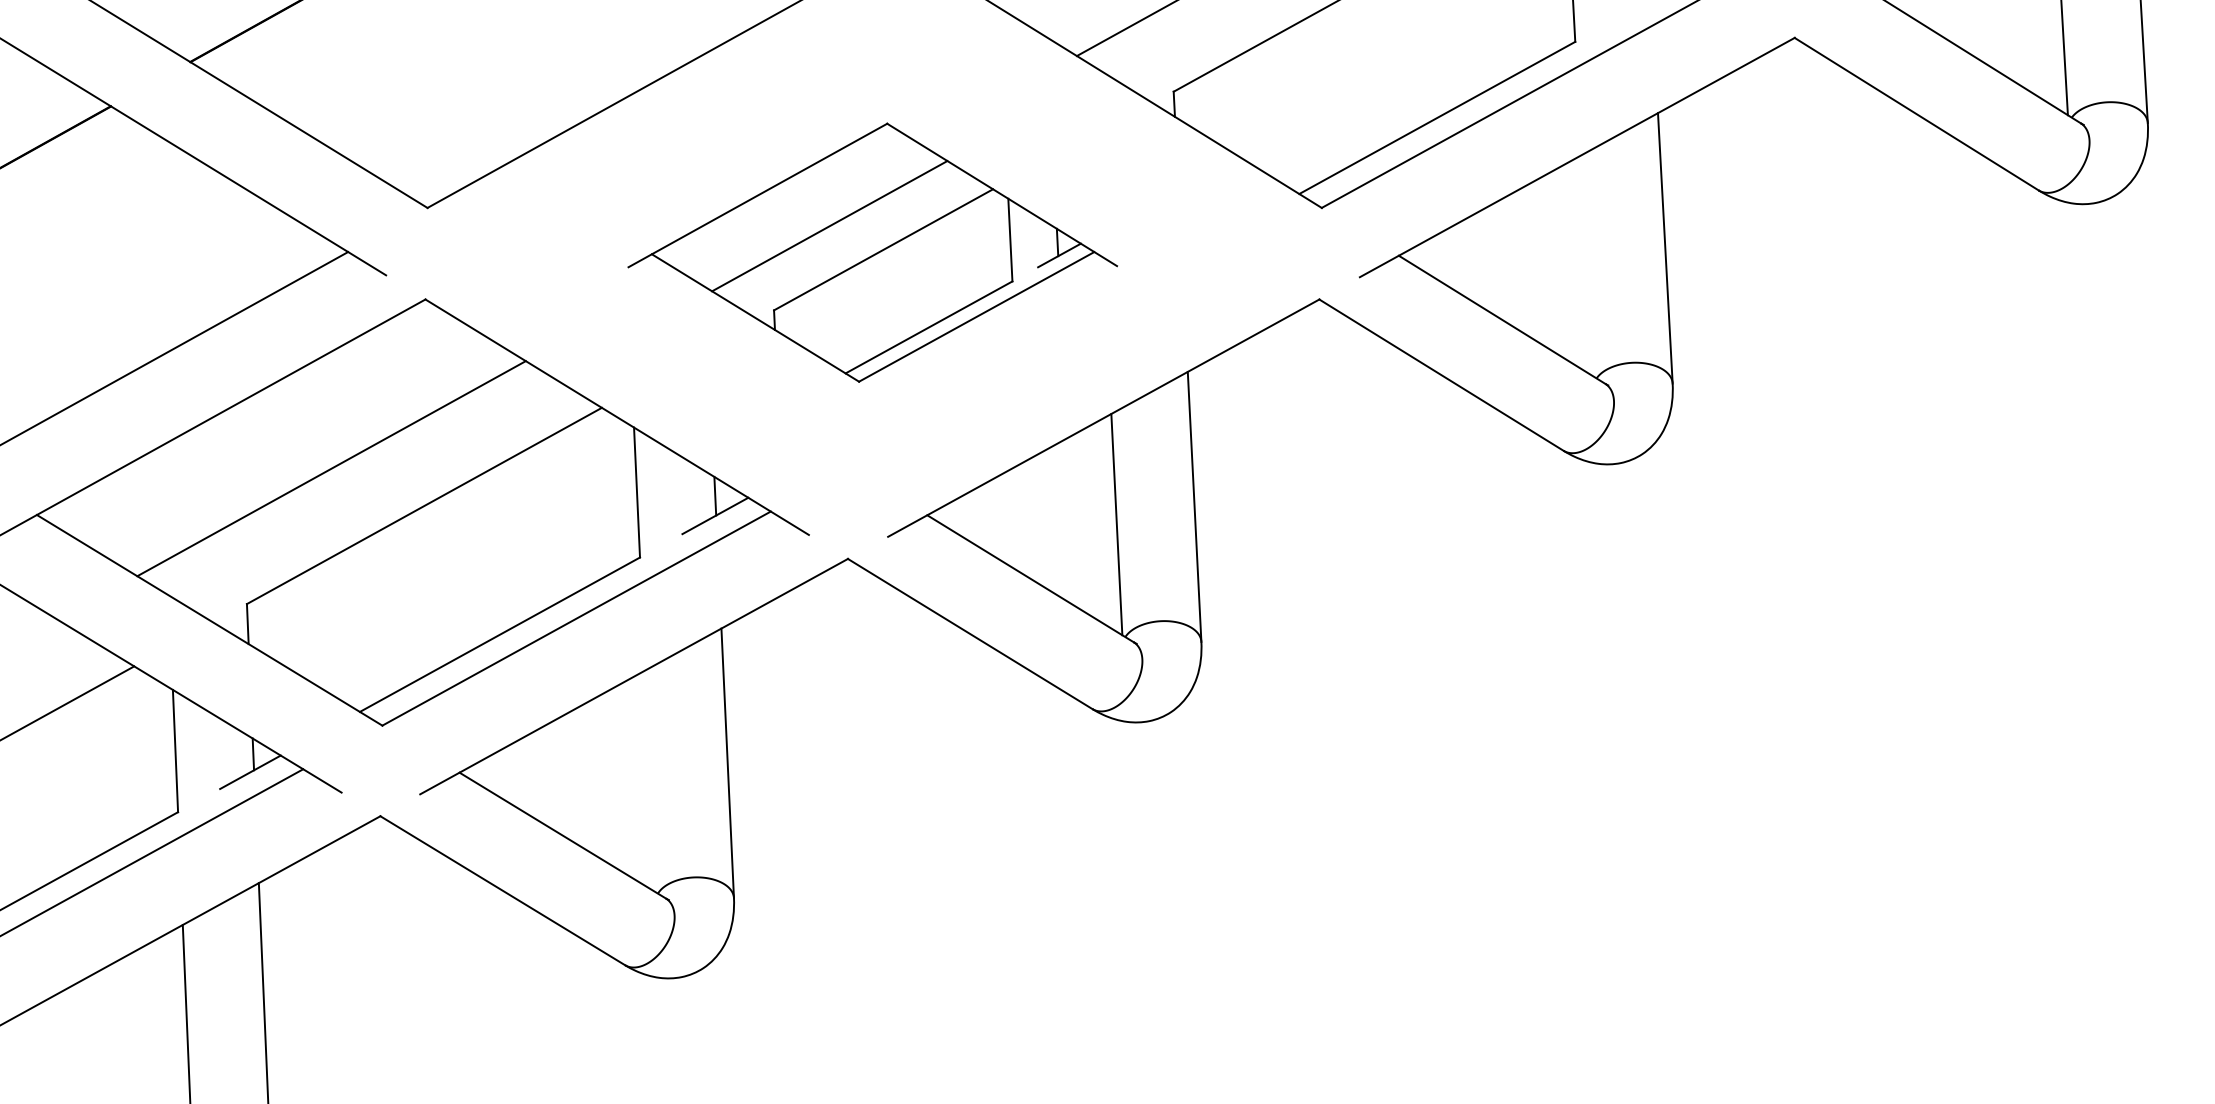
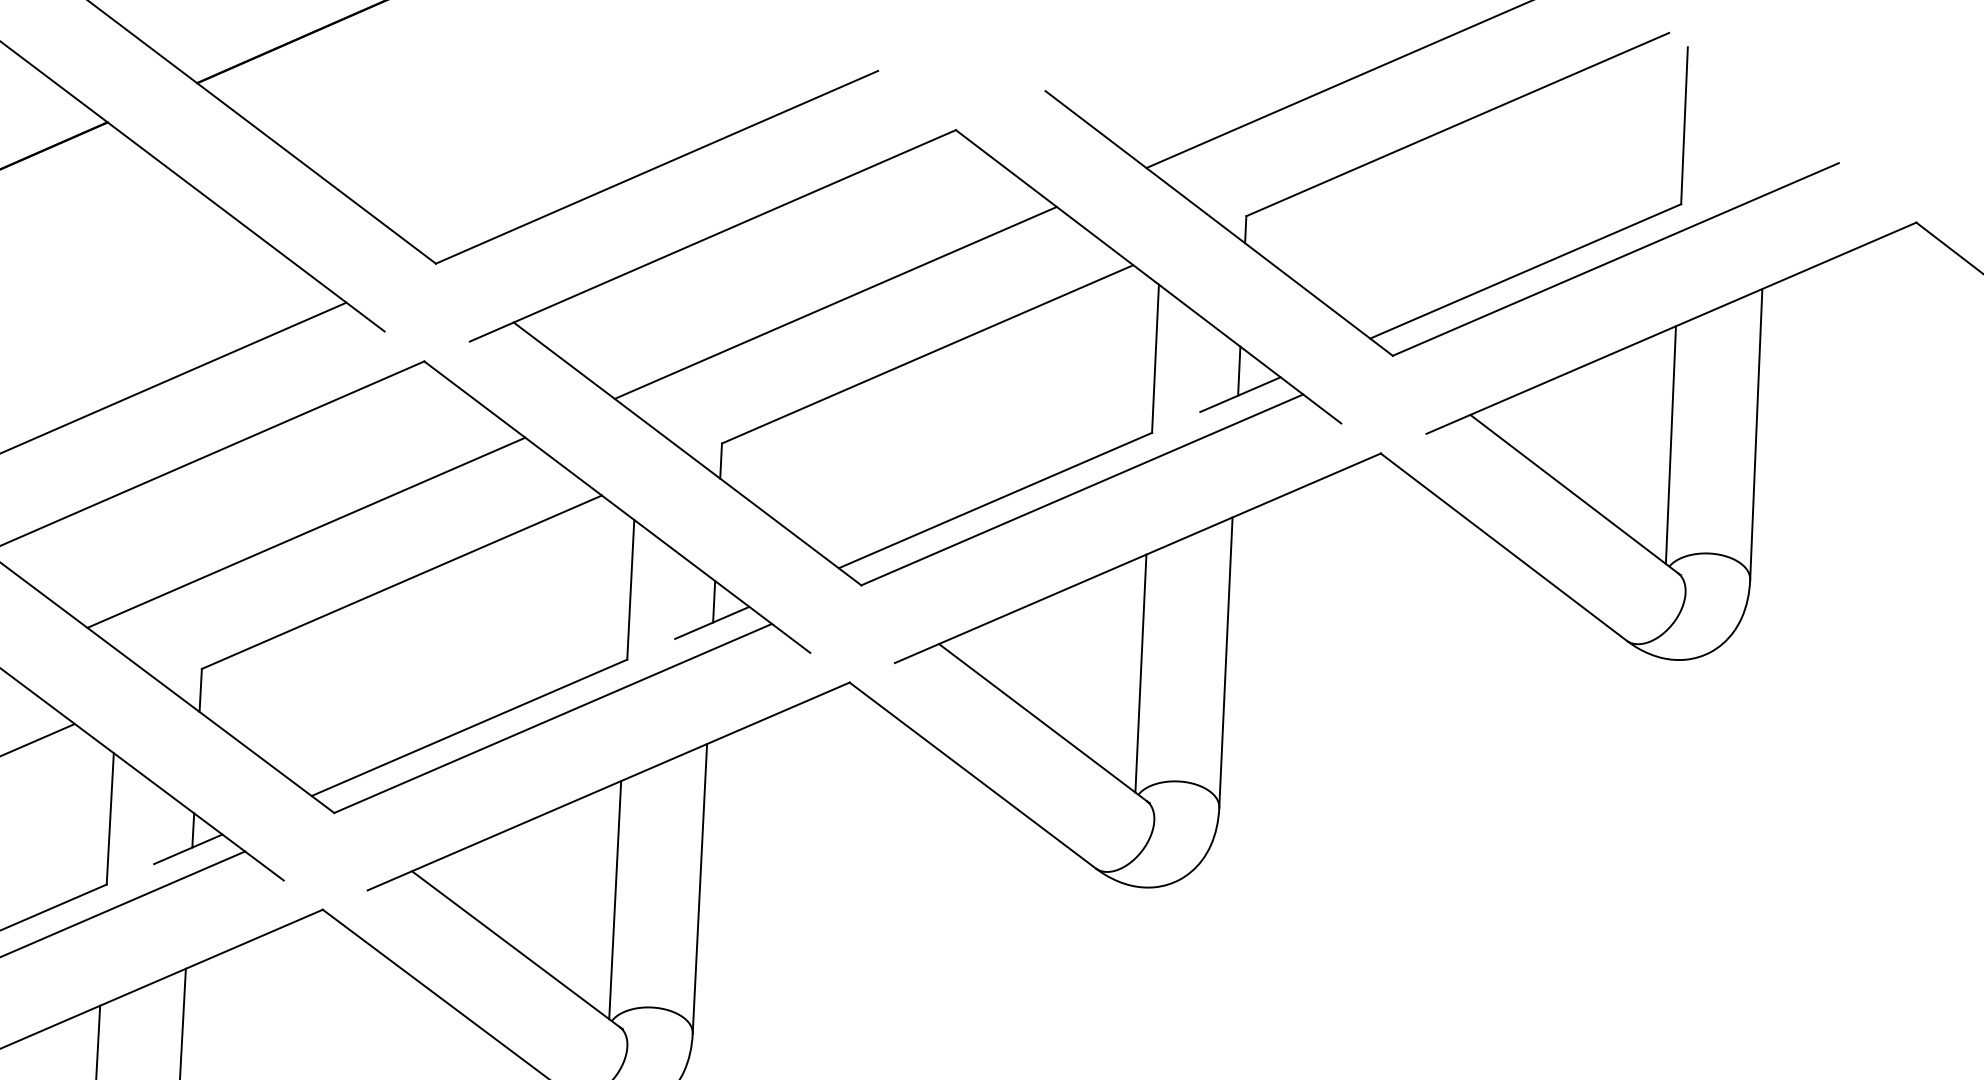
part: (872, 252) -> (907, 357), size x1.67
line: (1587, 265) -> (1671, 444), added
line: (650, 781) -> (615, 900), added

